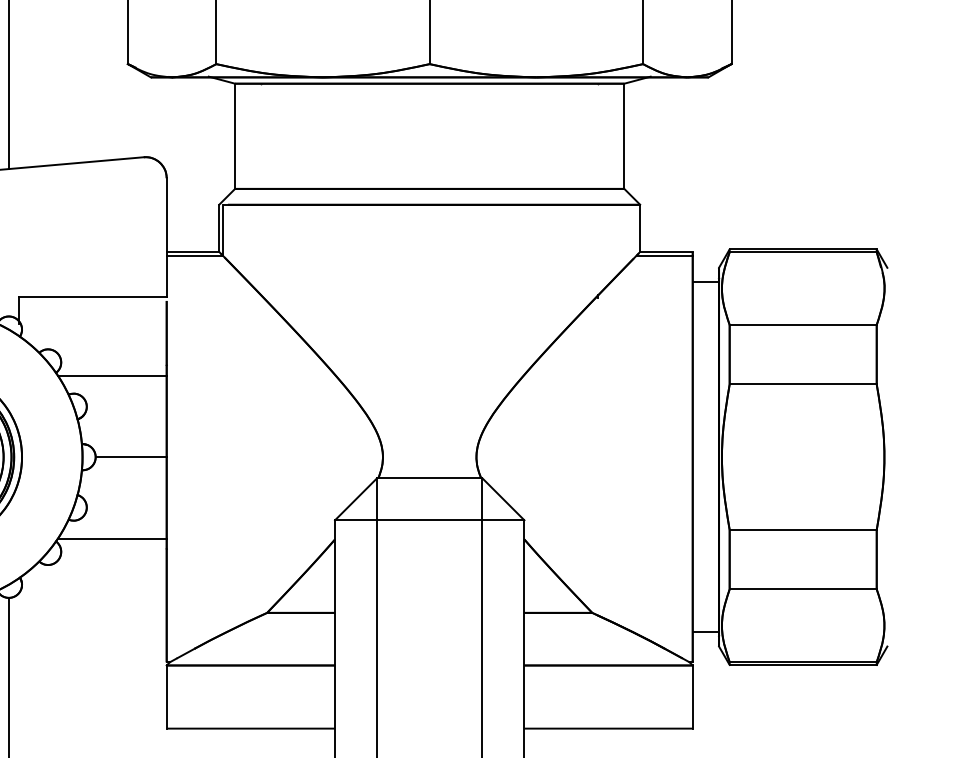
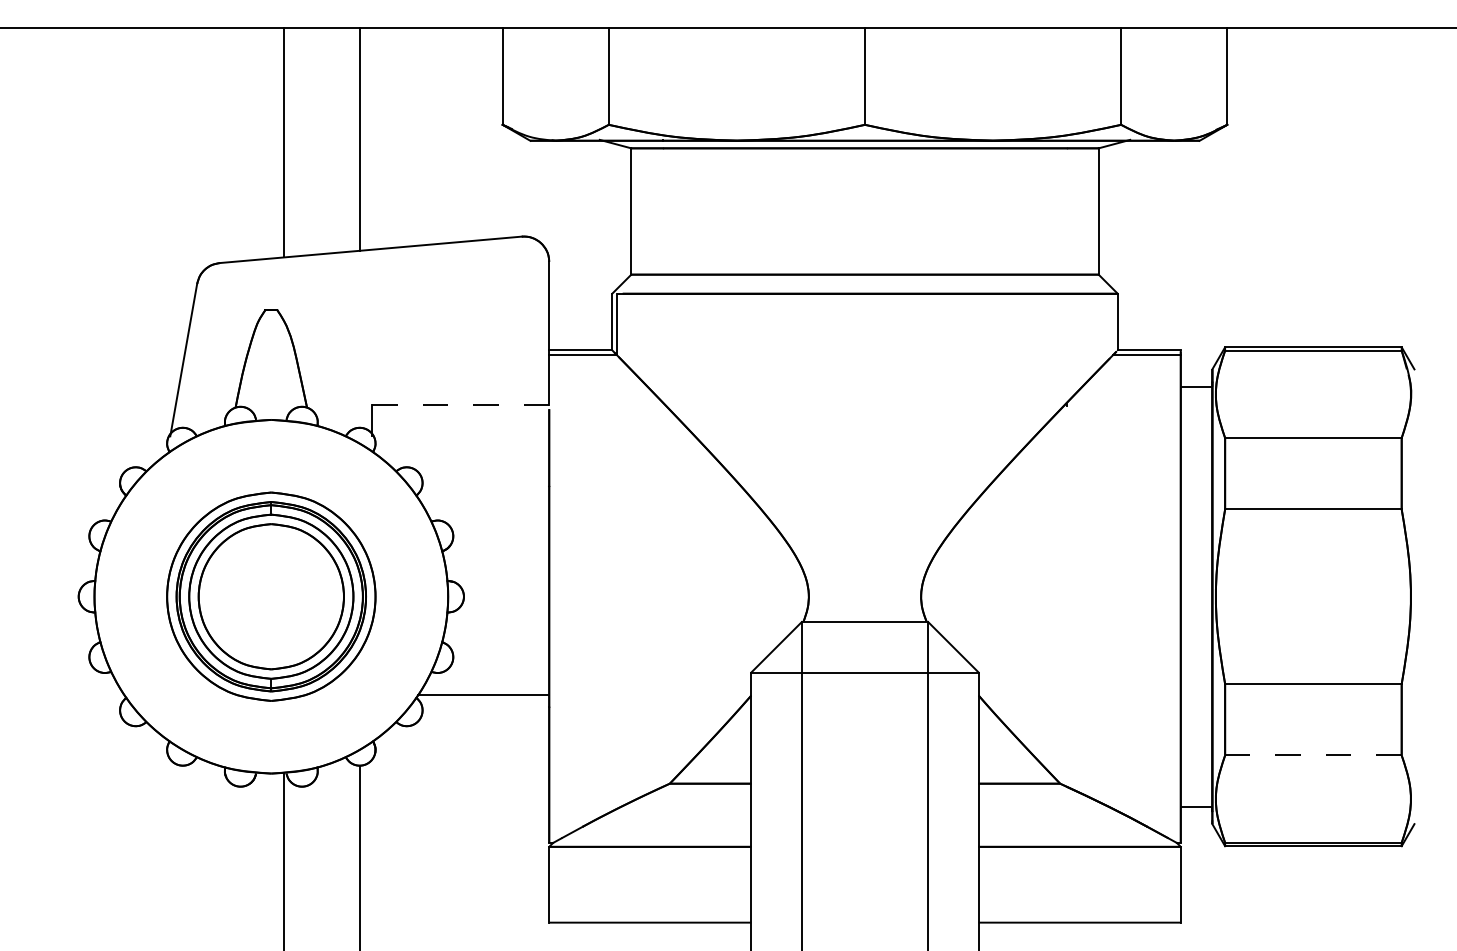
line: (92, 297) -> (460, 404), solid -> dashed
line: (111, 375) -> (483, 498), removed
line: (131, 456) -> (506, 596), removed
line: (802, 589) -> (1312, 755), solid -> dashed

